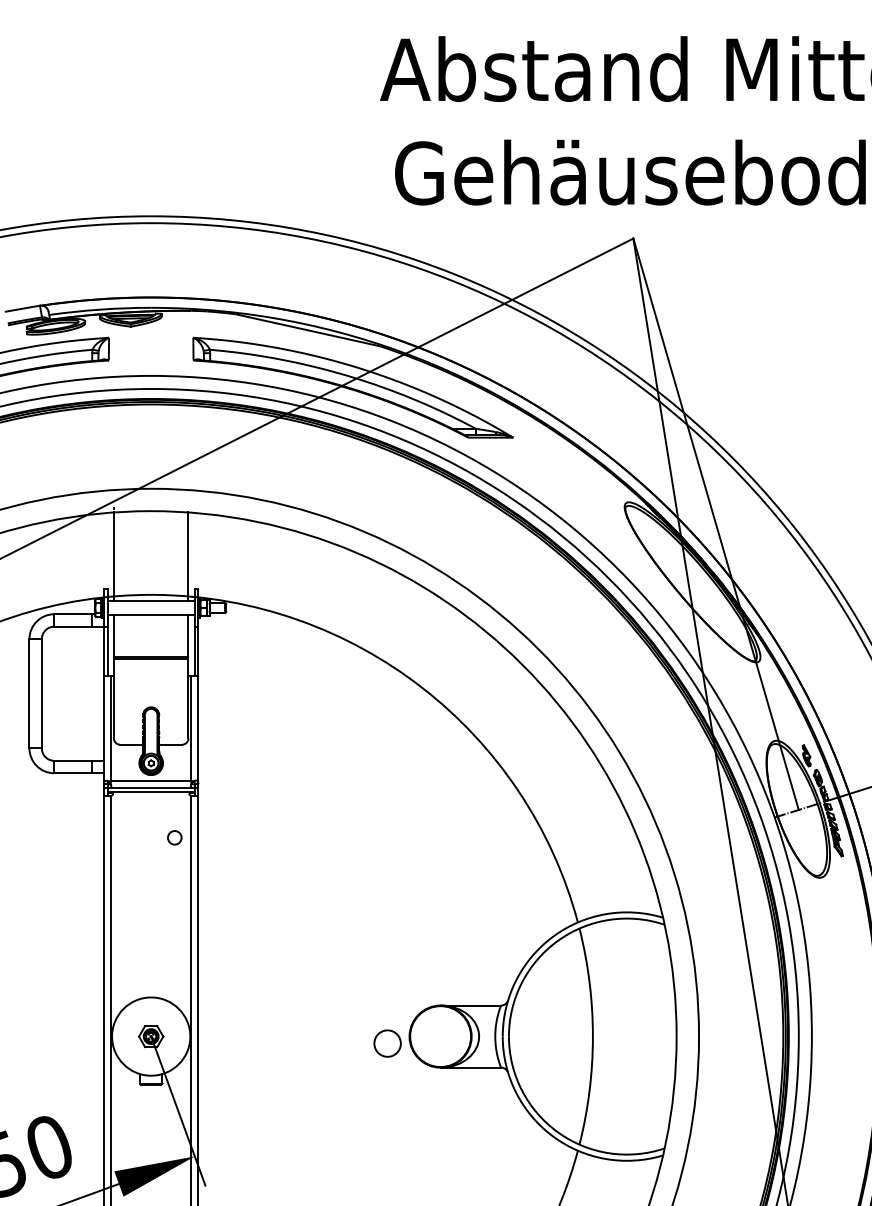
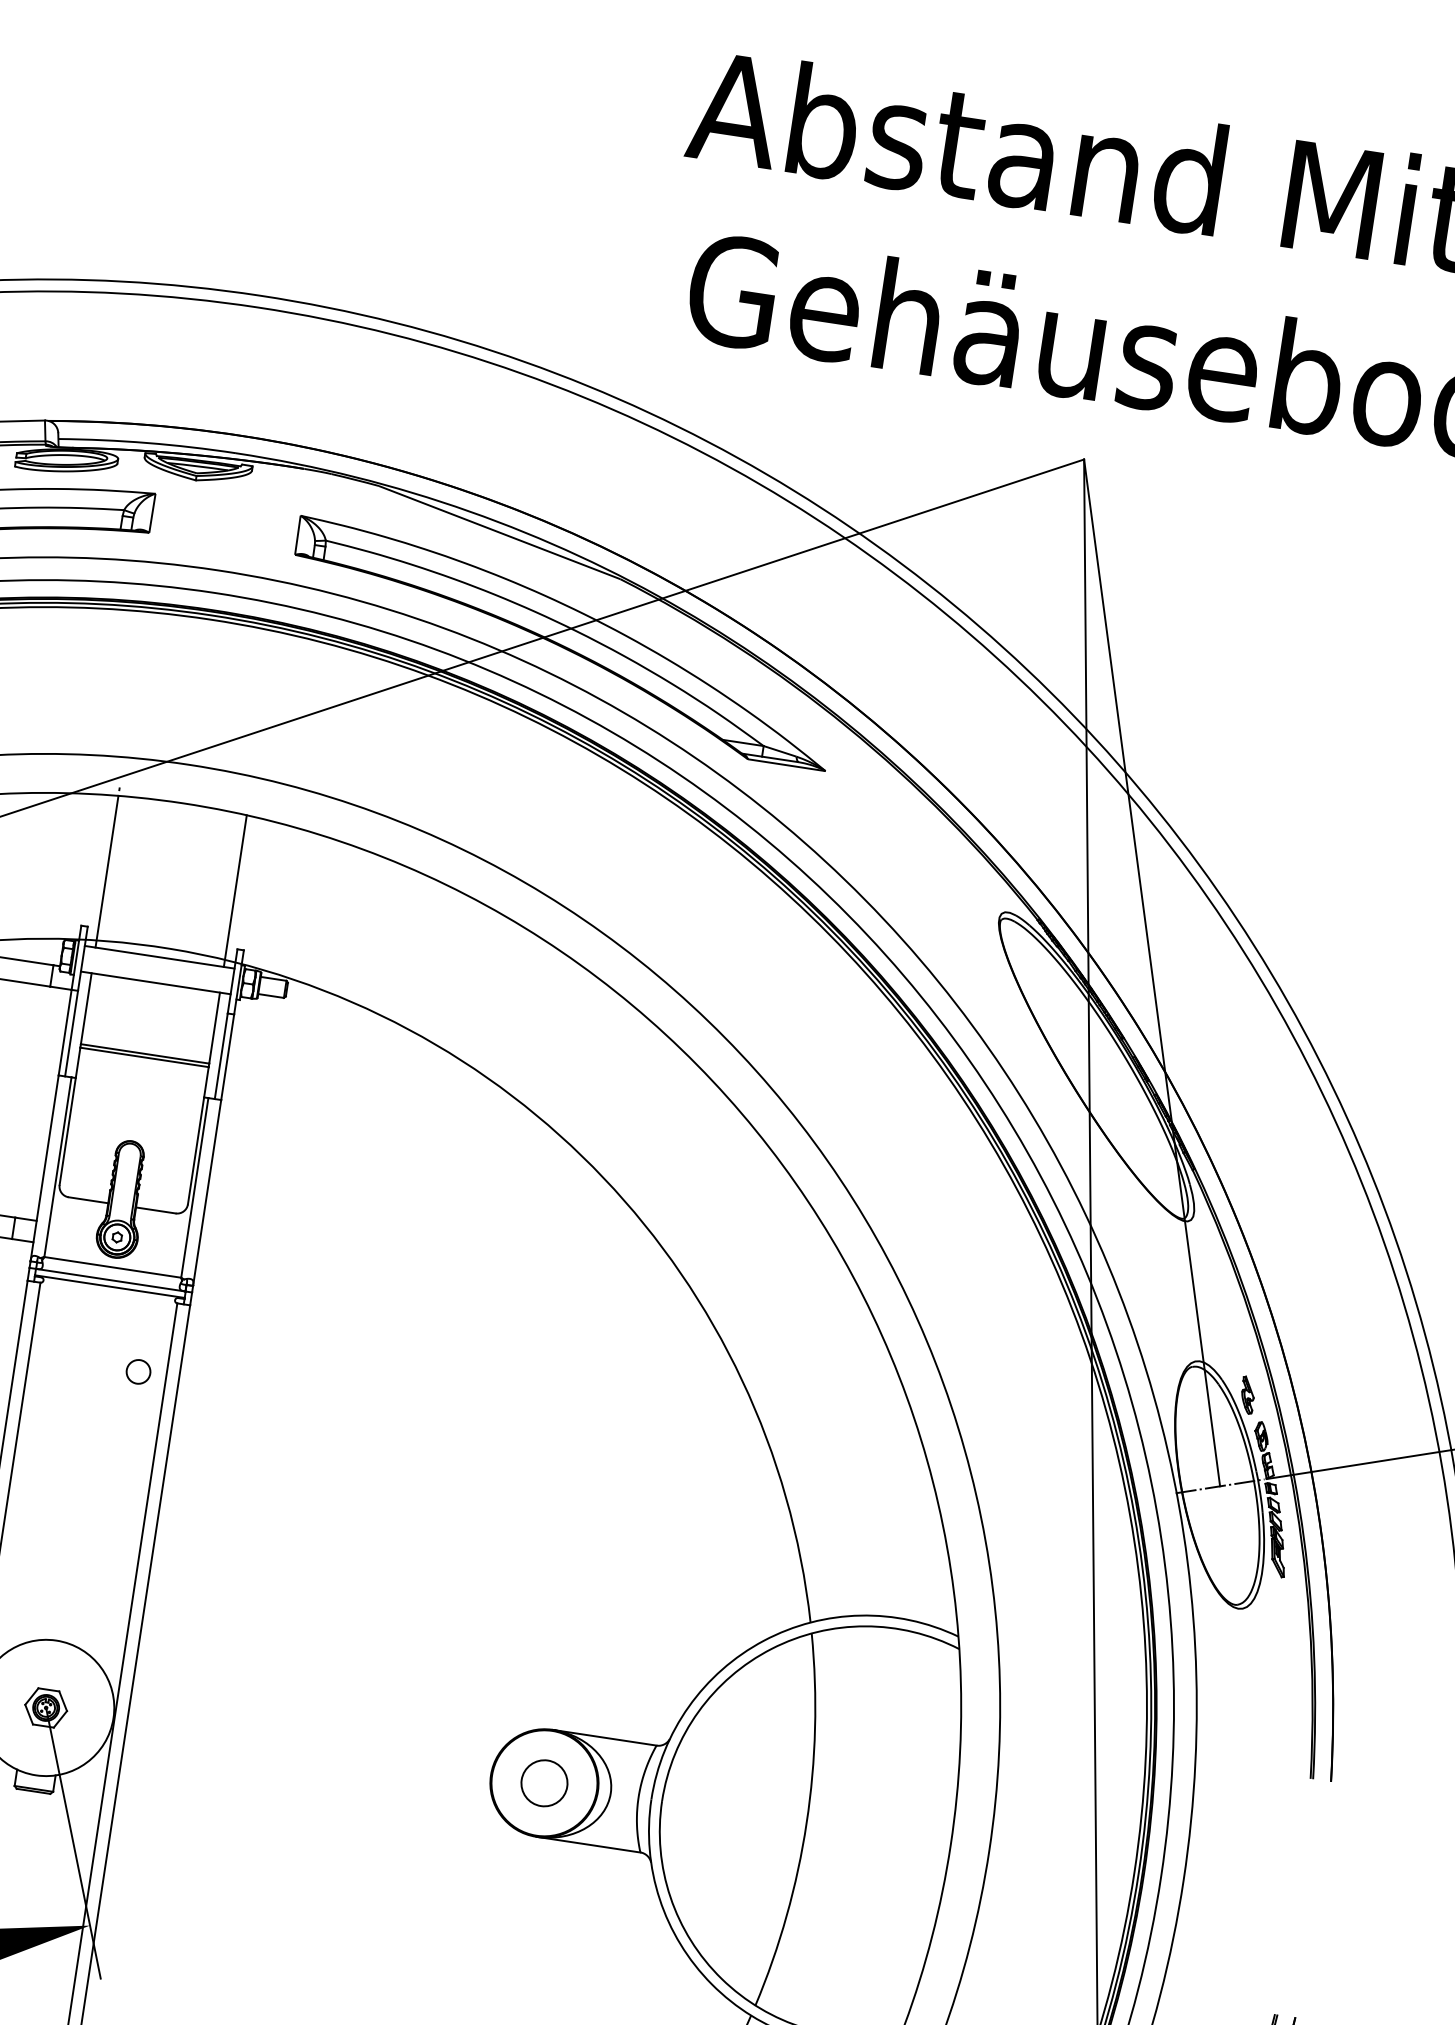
circle: (387, 1043) -> (544, 1783), moved

